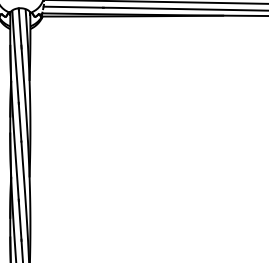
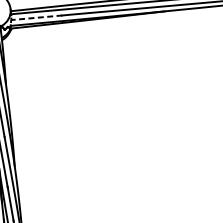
line: (73, 7) -> (36, 18), solid -> dashed

